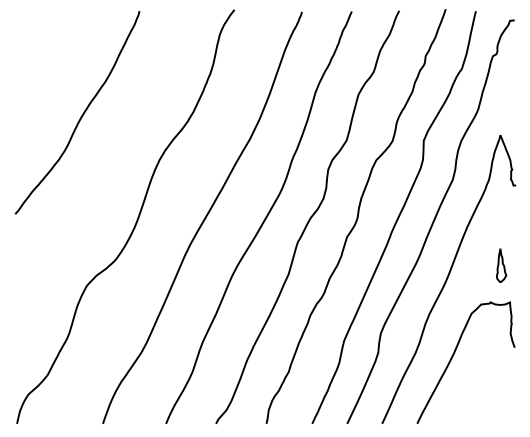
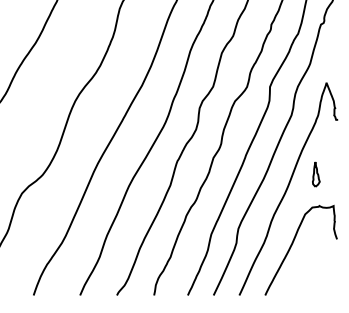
part: (501, 265) -> (316, 174), moved

